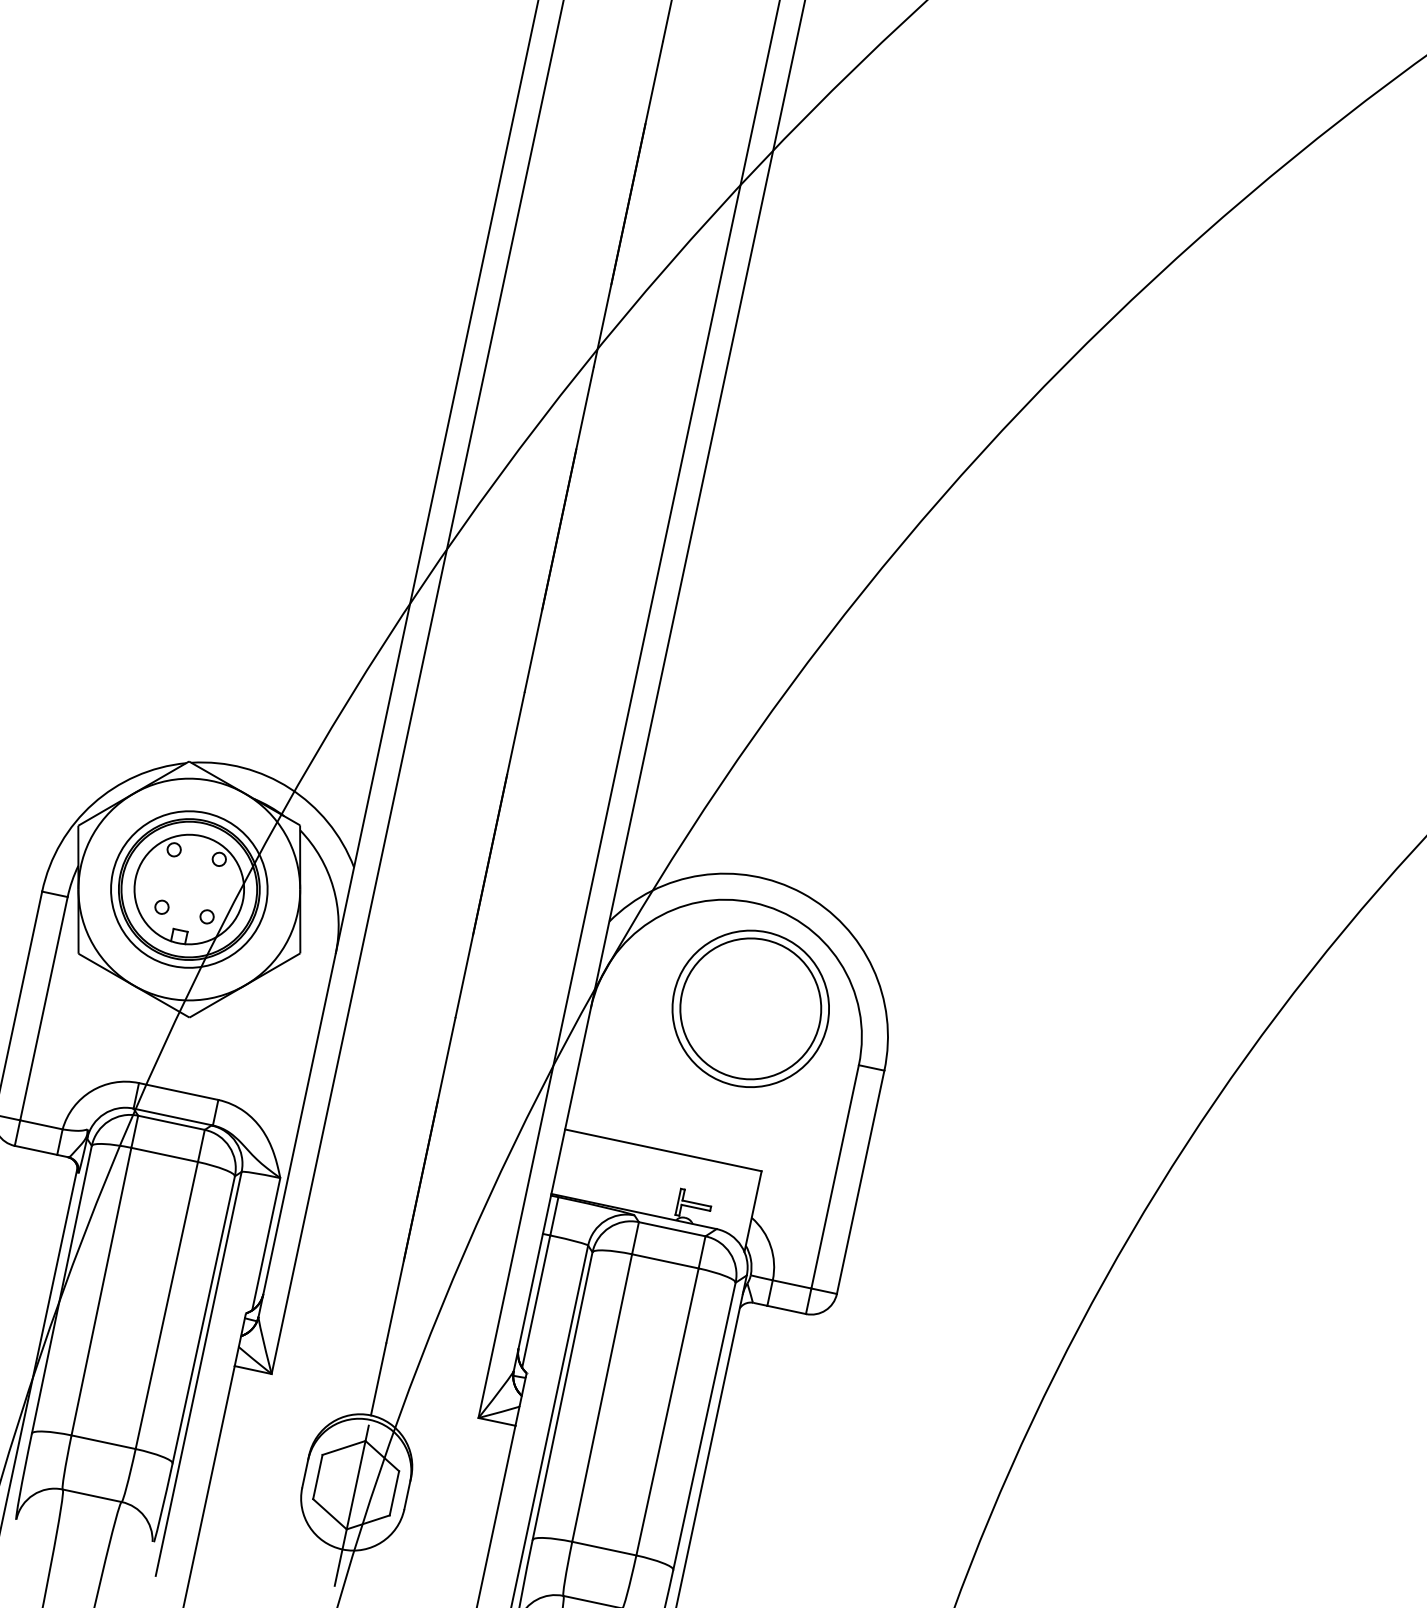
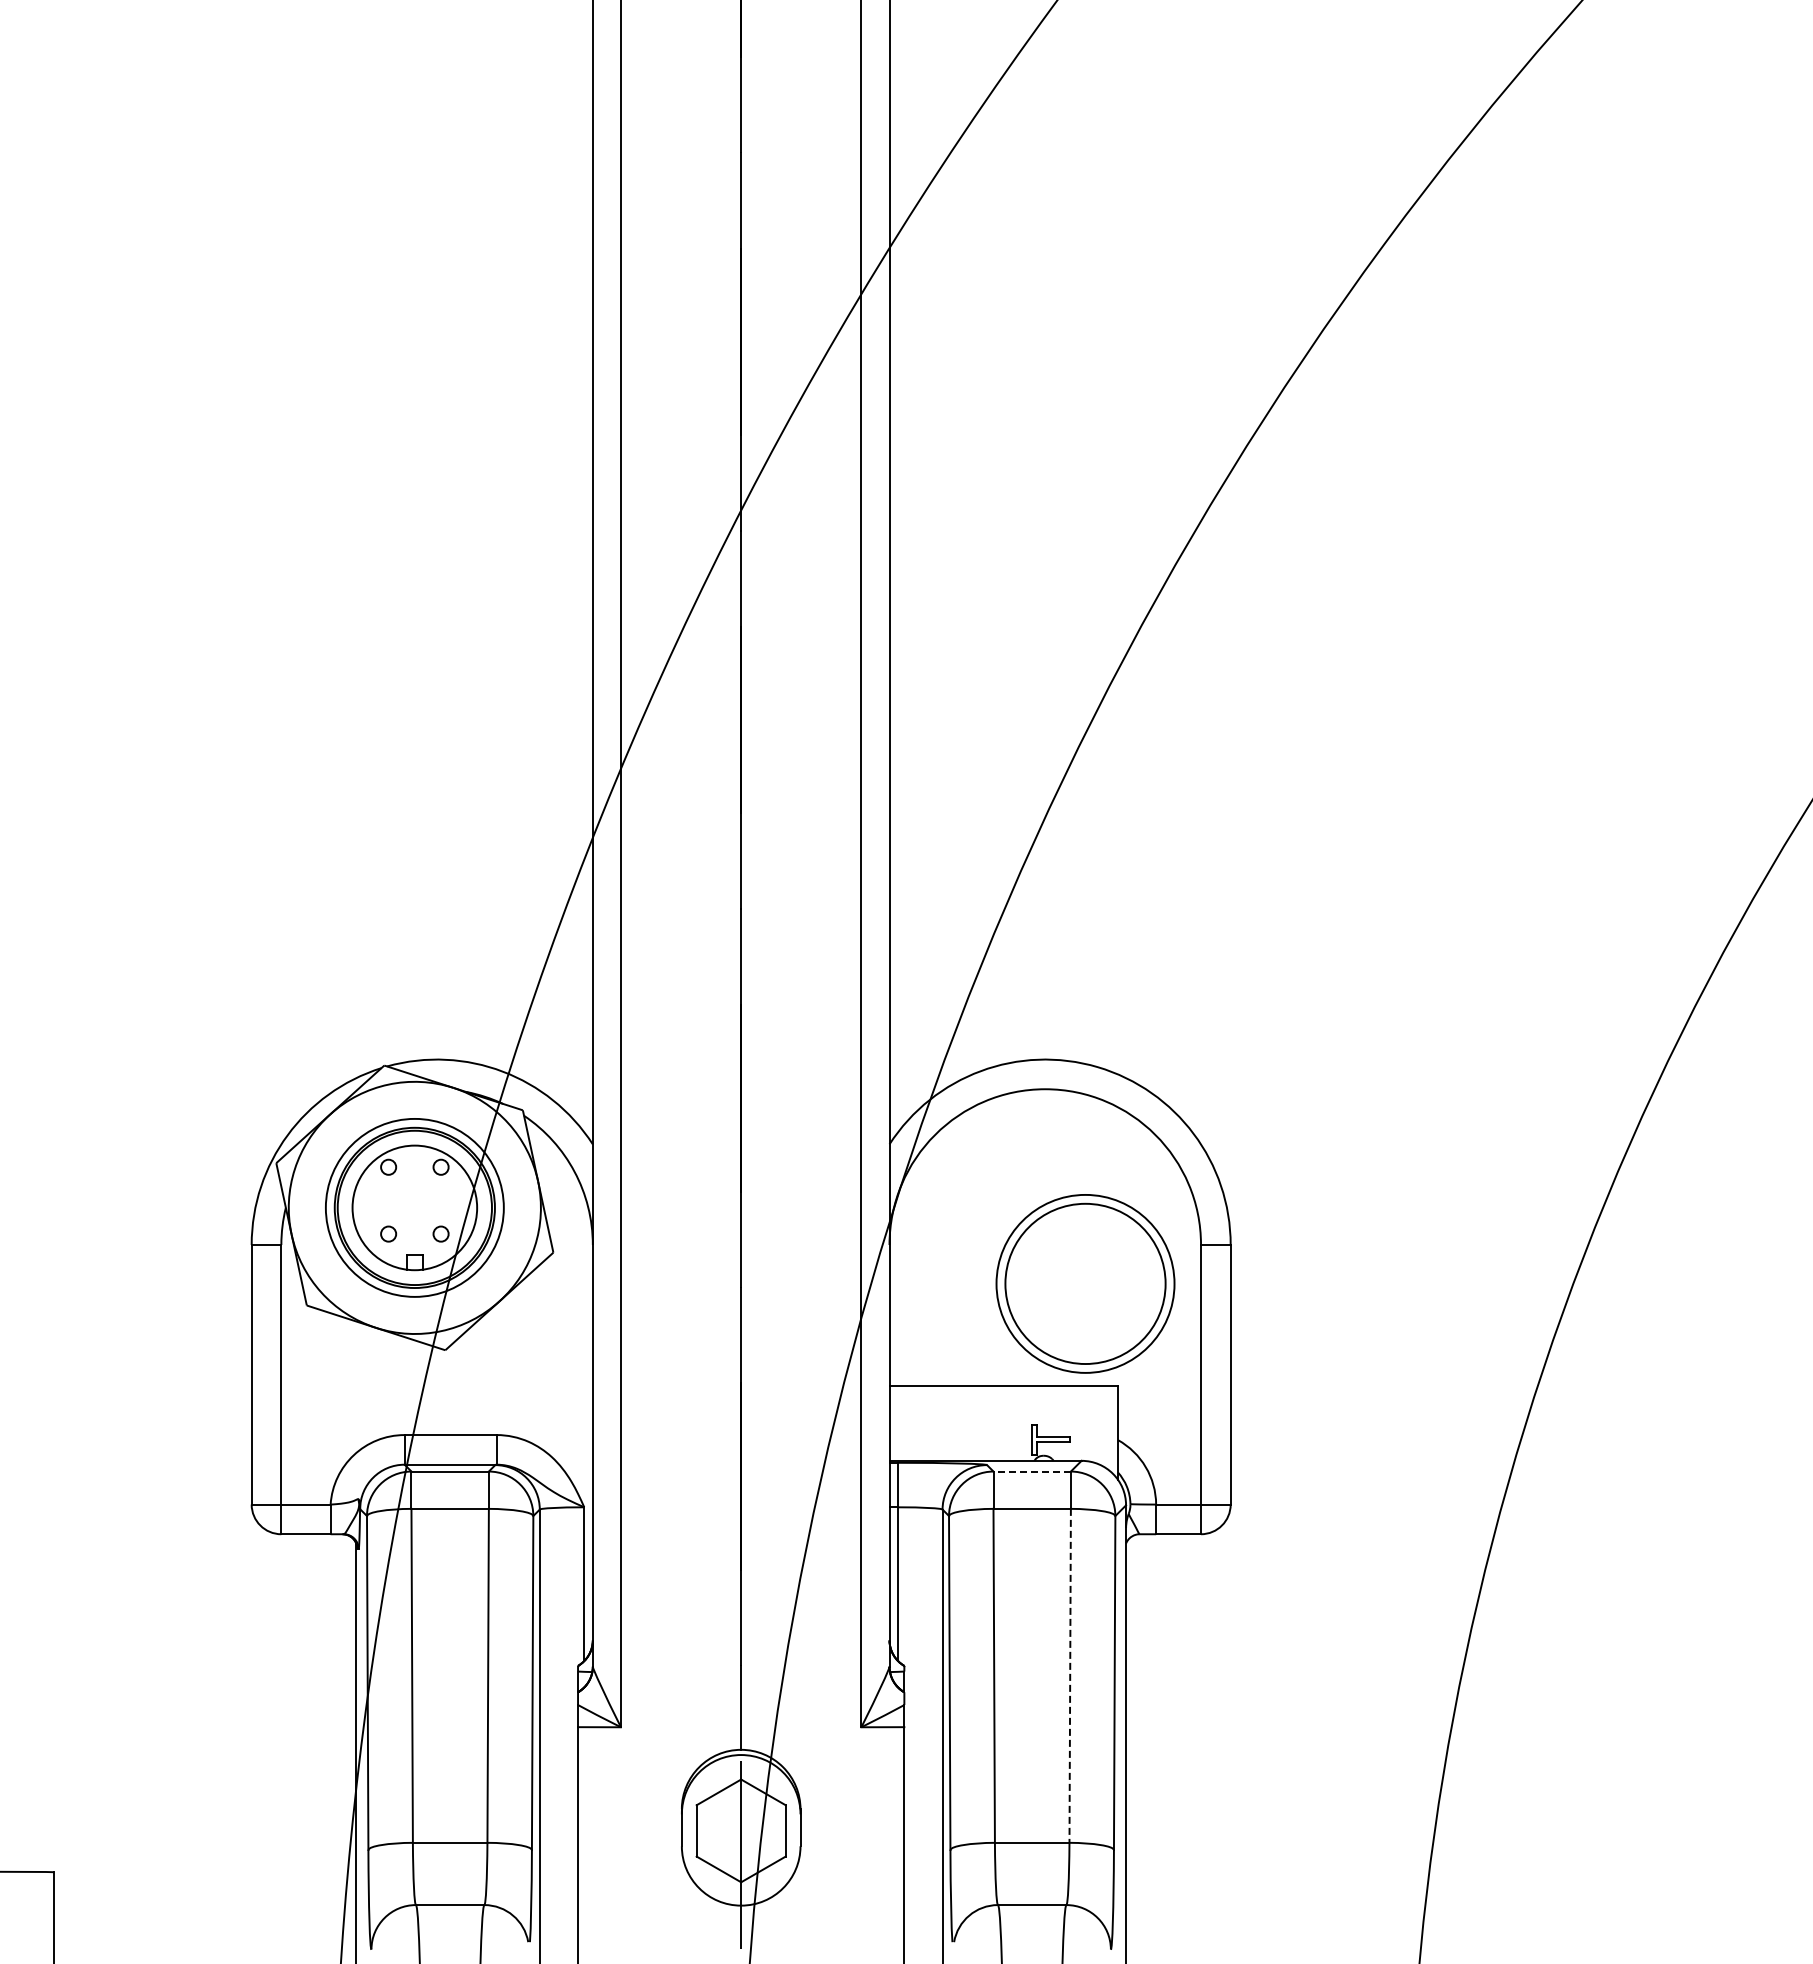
part: (750, 1008) -> (1085, 1283), moved
line: (672, 1229) -> (1032, 1471), solid -> dashed
line: (667, 1411) -> (1070, 1675), solid -> dashed

